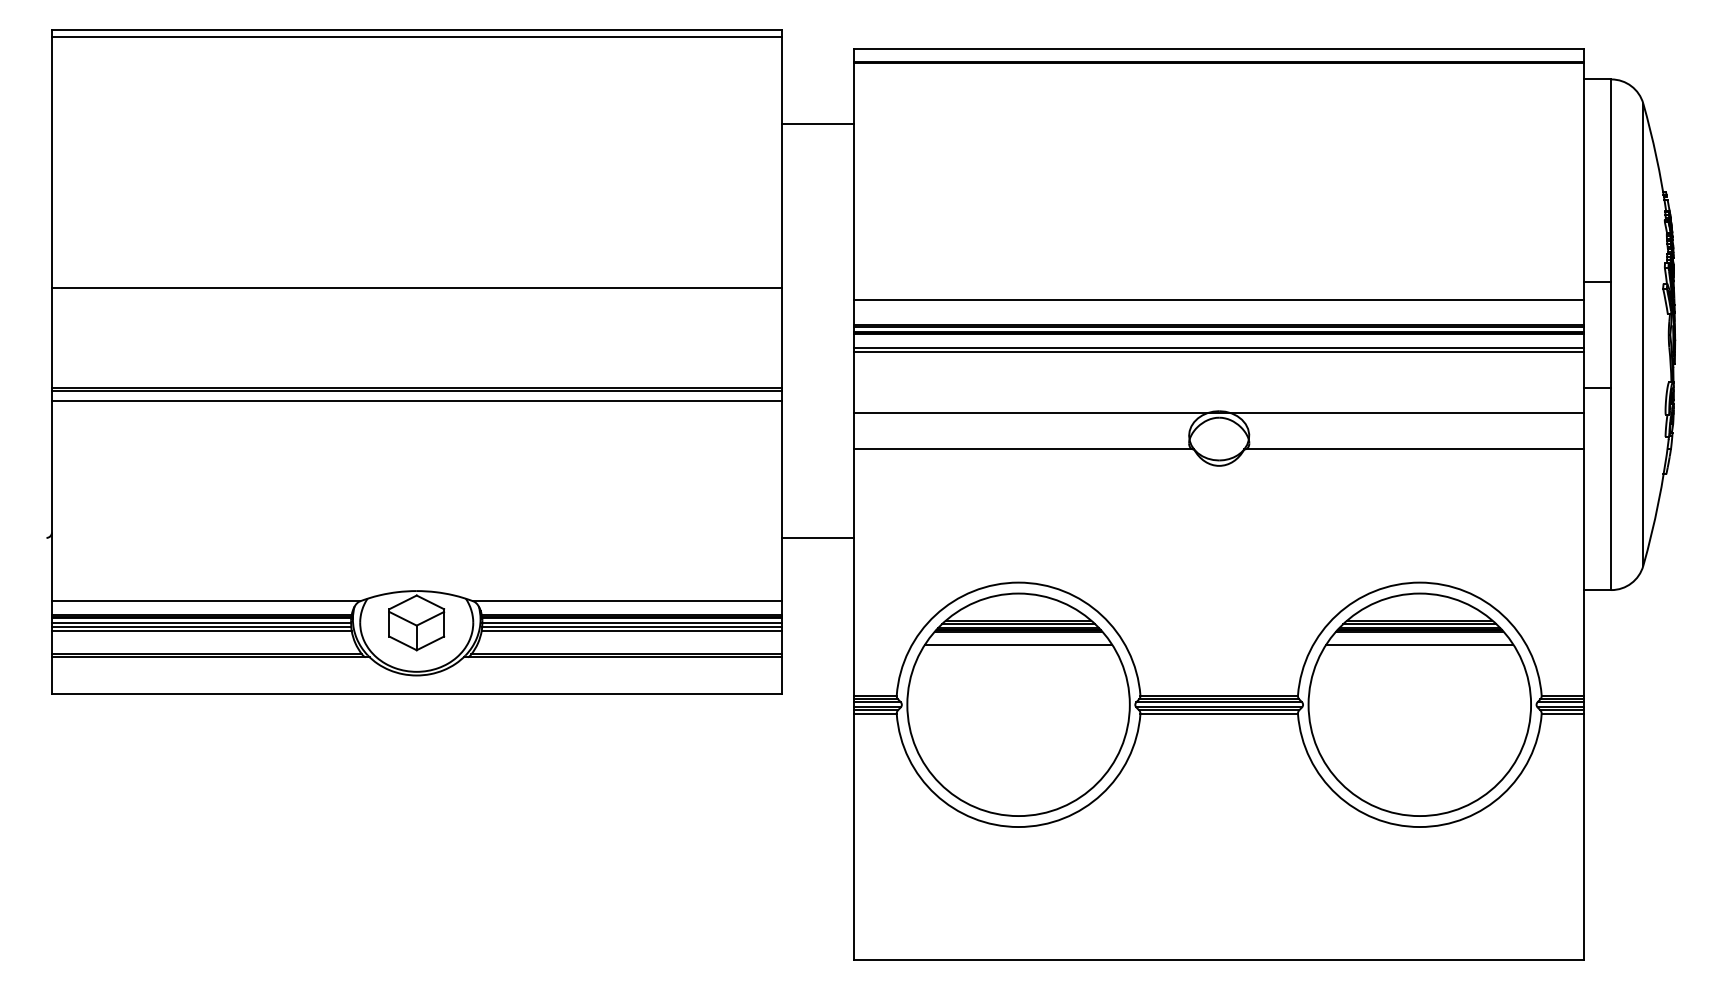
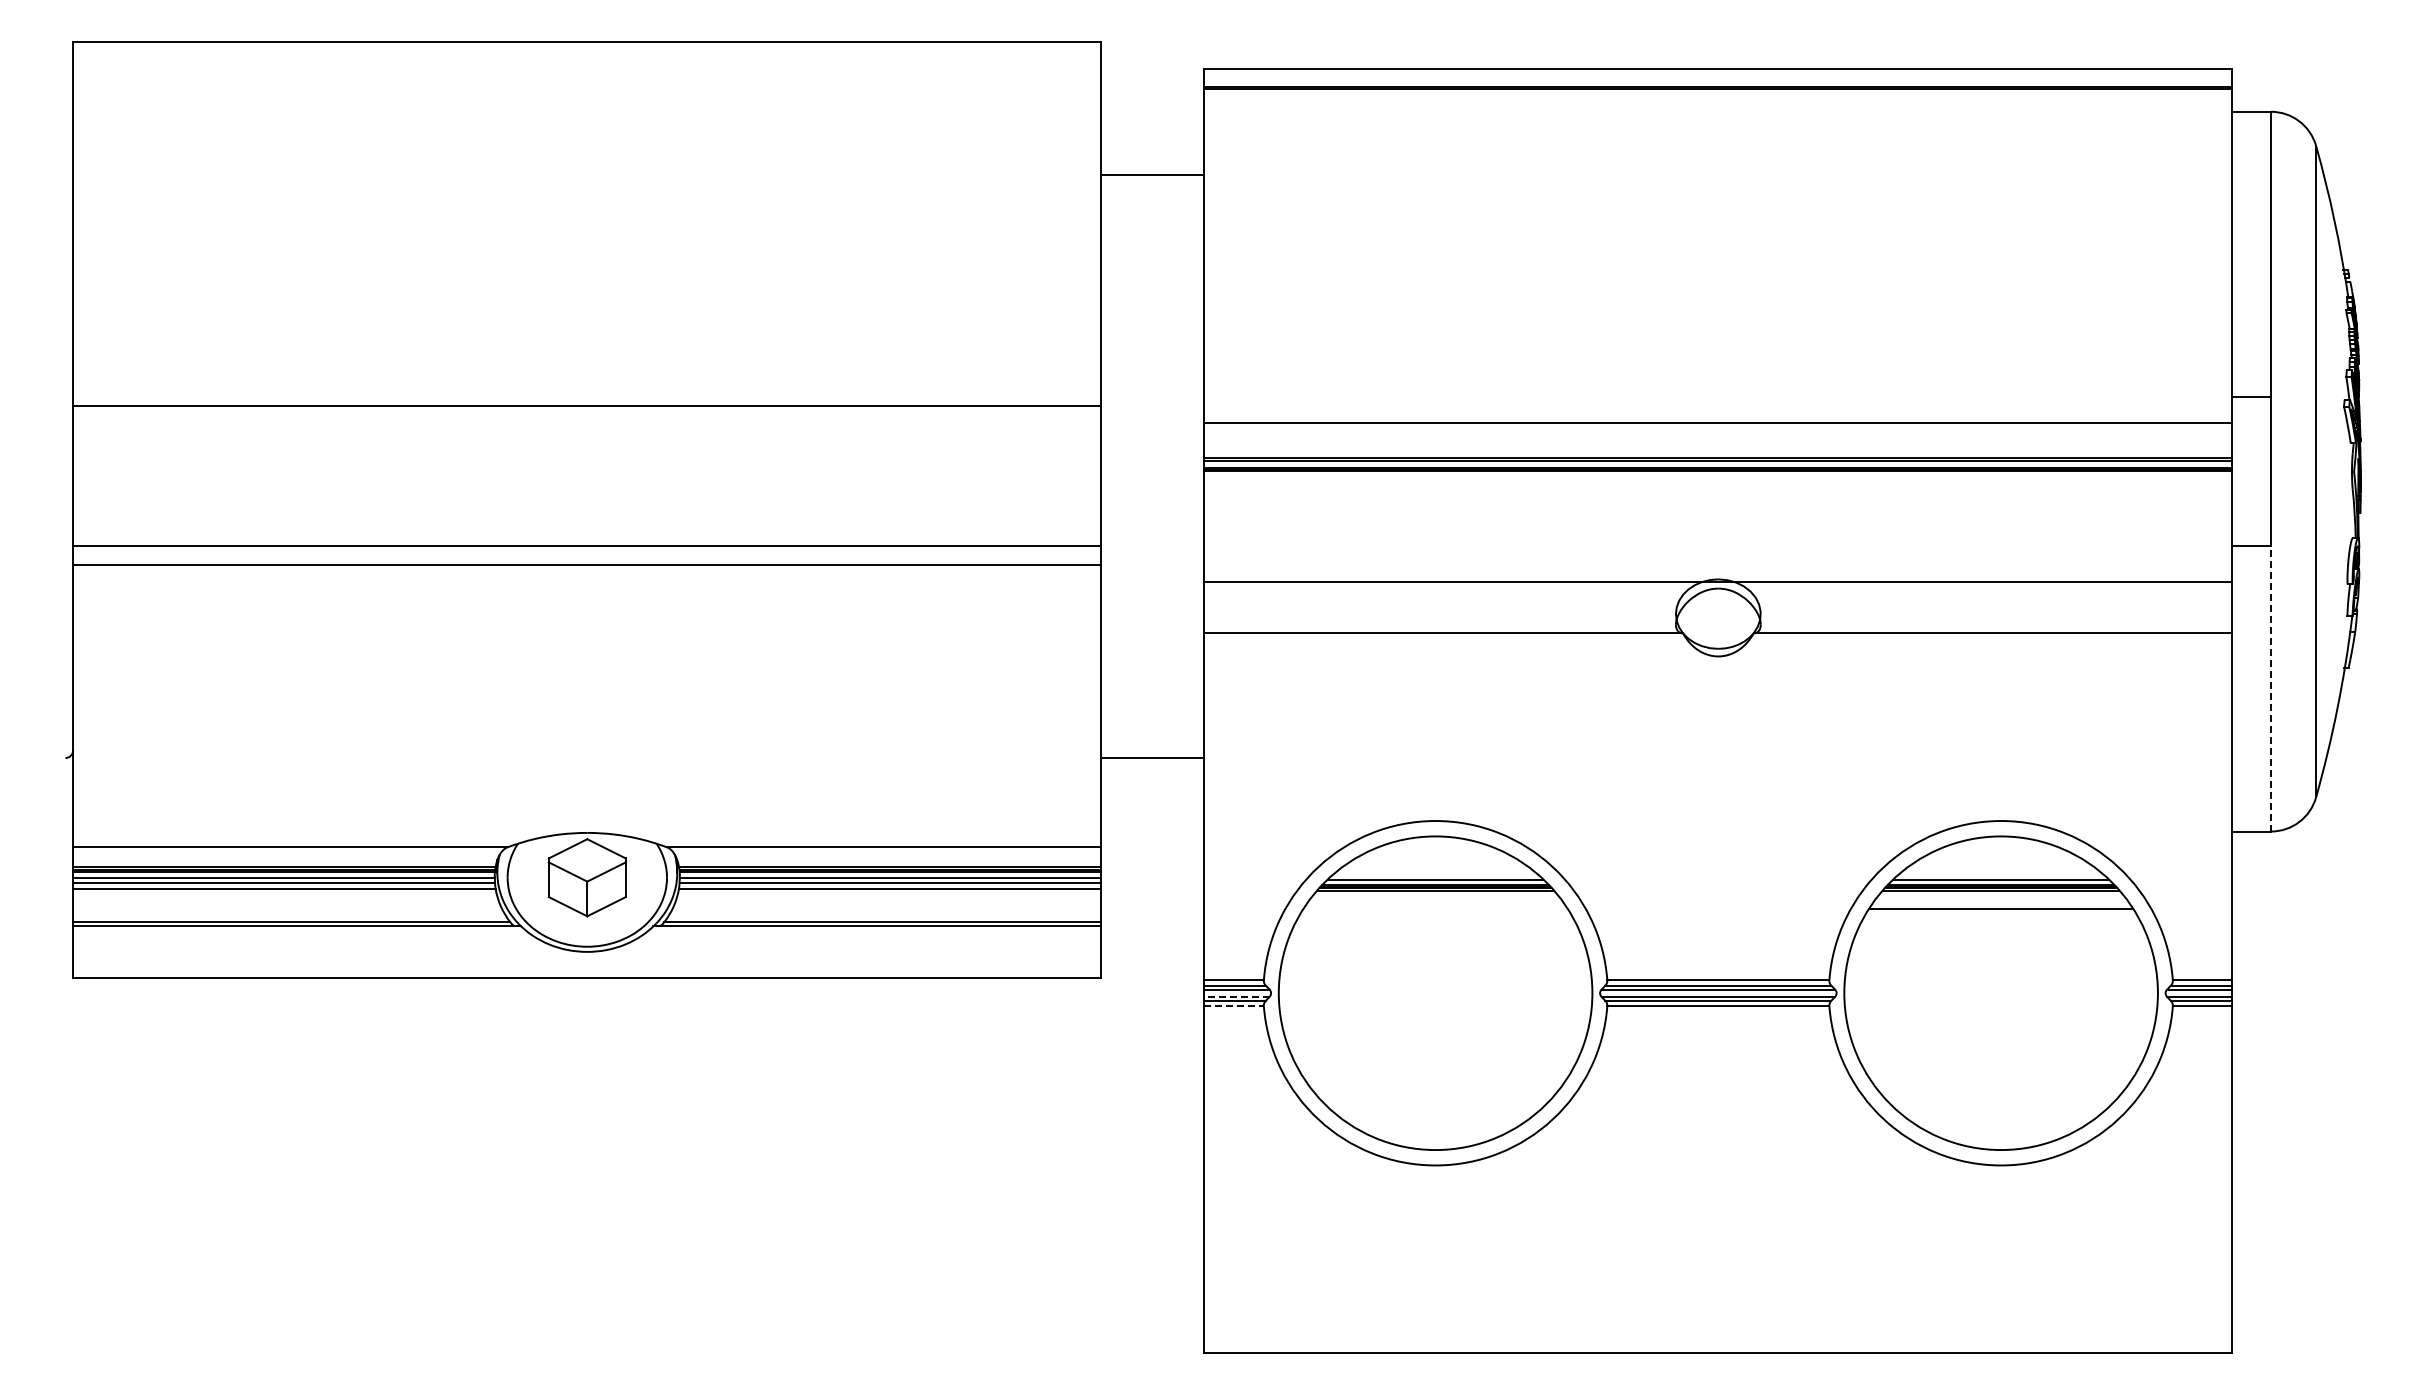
line: (416, 37) -> (587, 52), removed
line: (1219, 347) -> (1718, 489), removed
line: (1219, 352) -> (1718, 496), removed
line: (416, 391) -> (587, 551), removed
line: (1611, 488) -> (2271, 688), solid -> dashed
line: (1018, 621) -> (1435, 875), removed
line: (1420, 621) -> (2001, 875), removed
line: (1018, 644) -> (1435, 908), removed
line: (877, 707) -> (1236, 996), solid -> dashed
line: (875, 714) -> (1234, 1006), solid -> dashed

